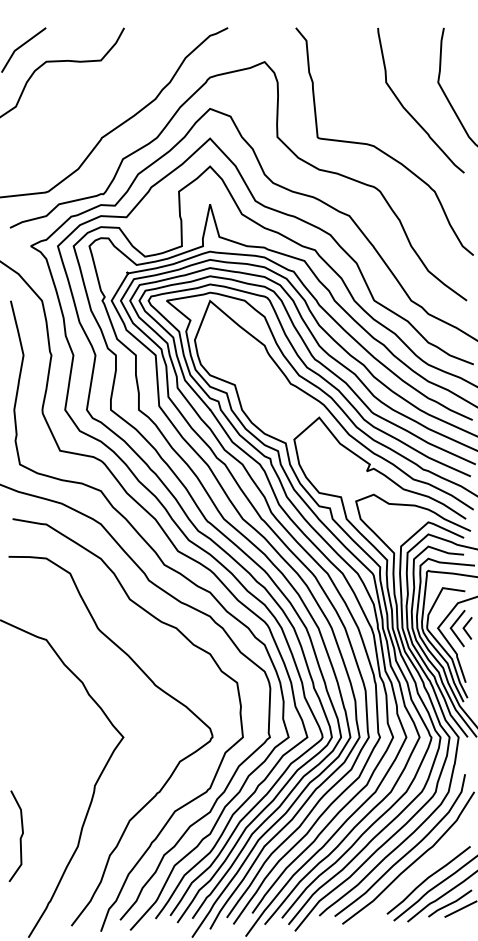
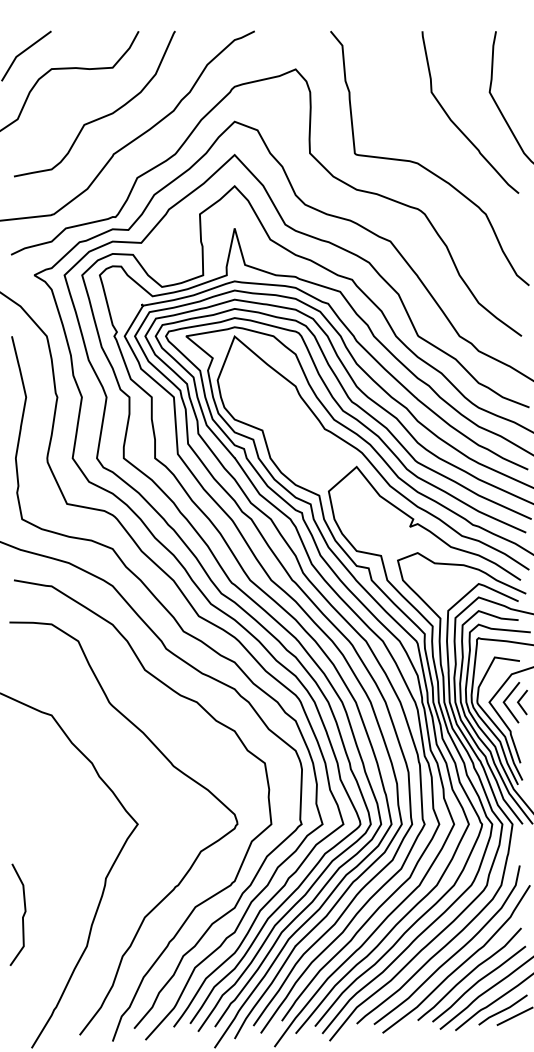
curve: (89, 105) -> (99, 117), added
curve: (20, 836) -> (22, 915), moved
curve: (420, 870) -> (469, 973), added

